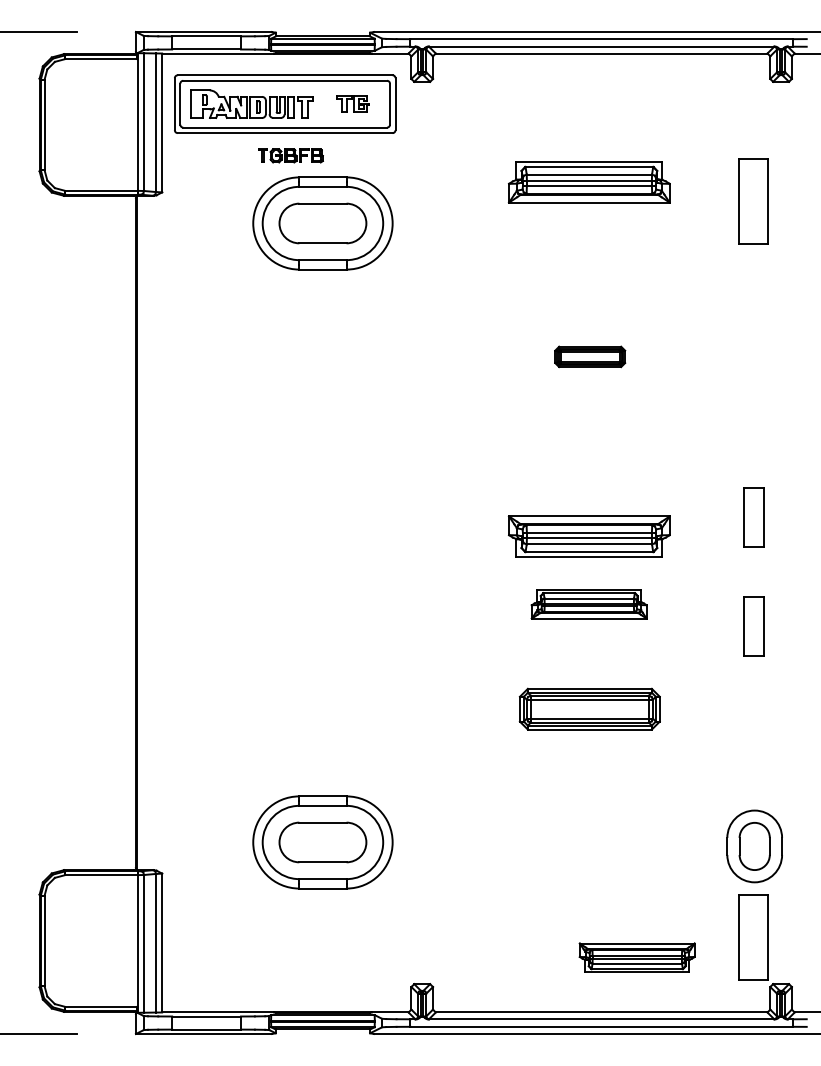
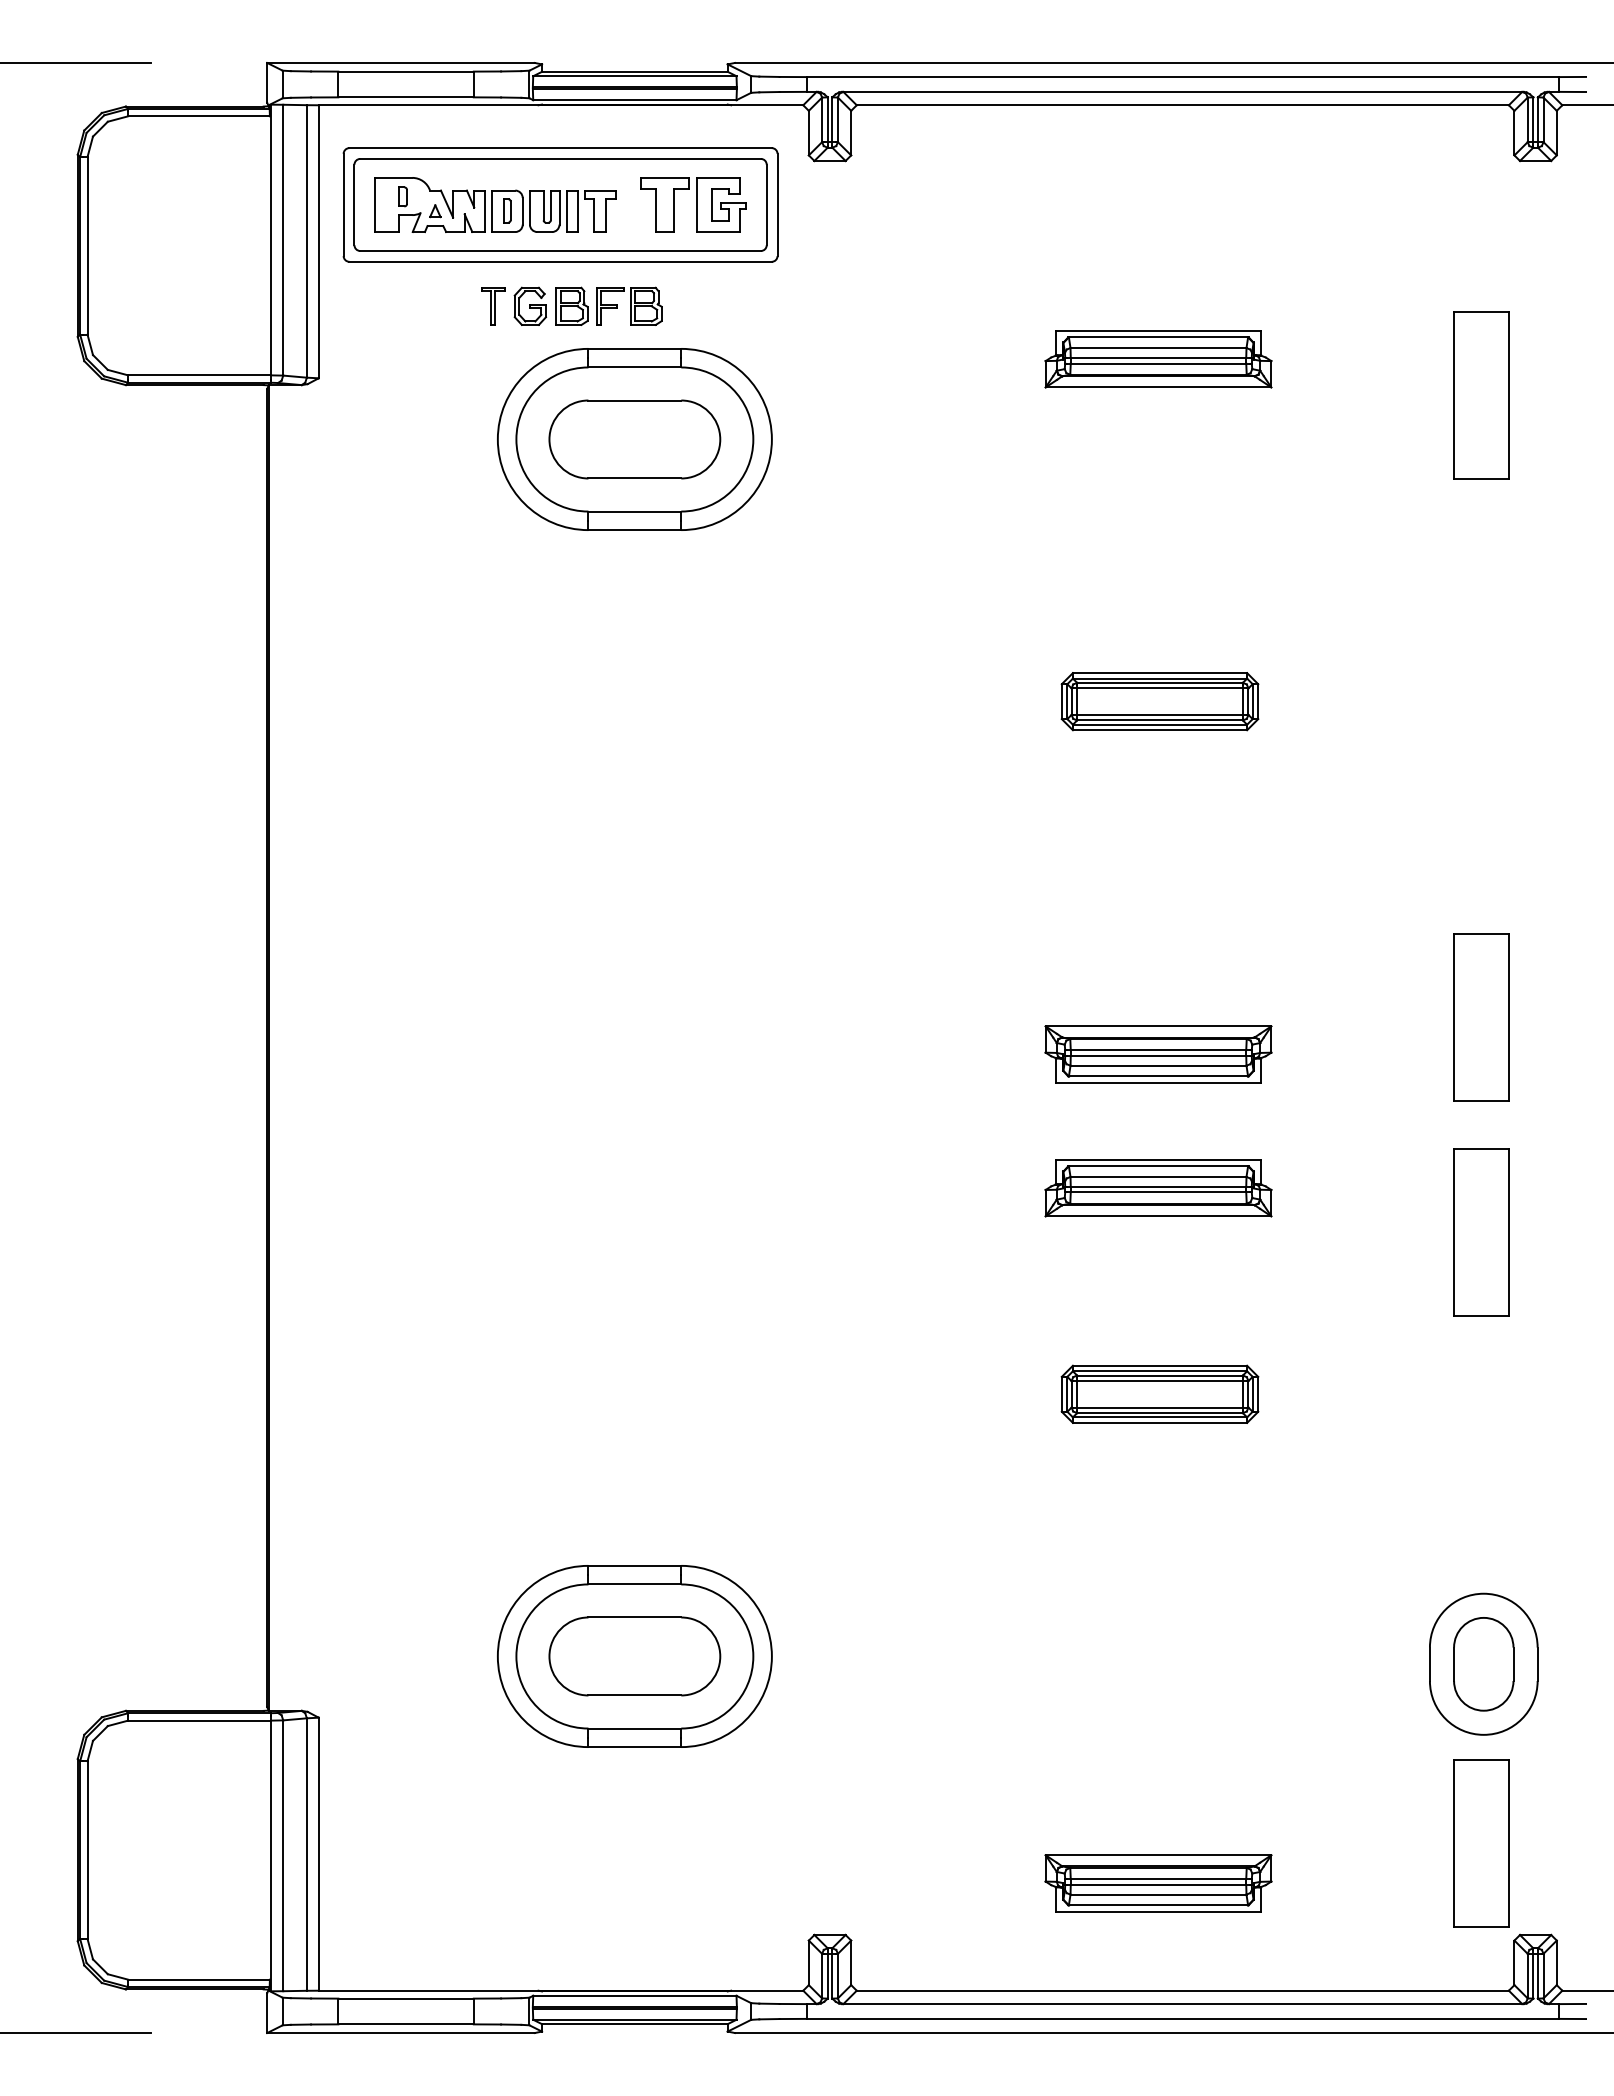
part: (352, 103) -> (692, 203), size x1.67
part: (290, 155) -> (571, 305), size x1.43
part: (588, 182) -> (1156, 358), size x0.71
part: (590, 356) -> (1160, 700), size x1.43
part: (753, 517) -> (1481, 1017), size x1.43
part: (588, 535) -> (1156, 1052), size x0.71
part: (753, 626) -> (1481, 1231), size x1.43
part: (590, 708) -> (1160, 1393), size x0.71
part: (636, 957) -> (1156, 1882), moved

